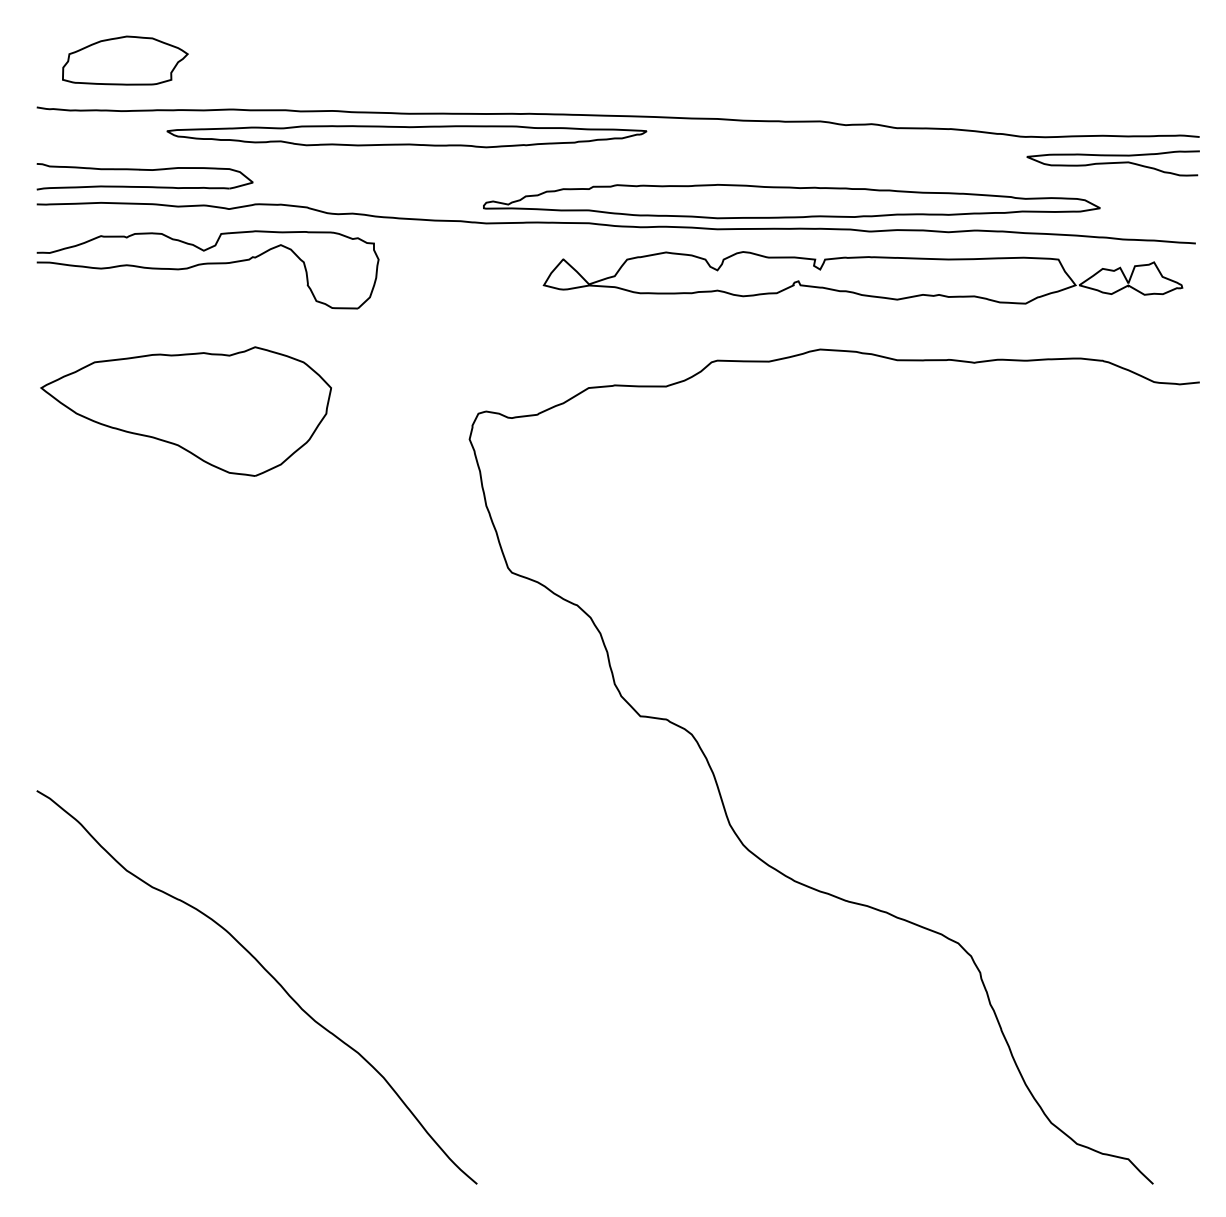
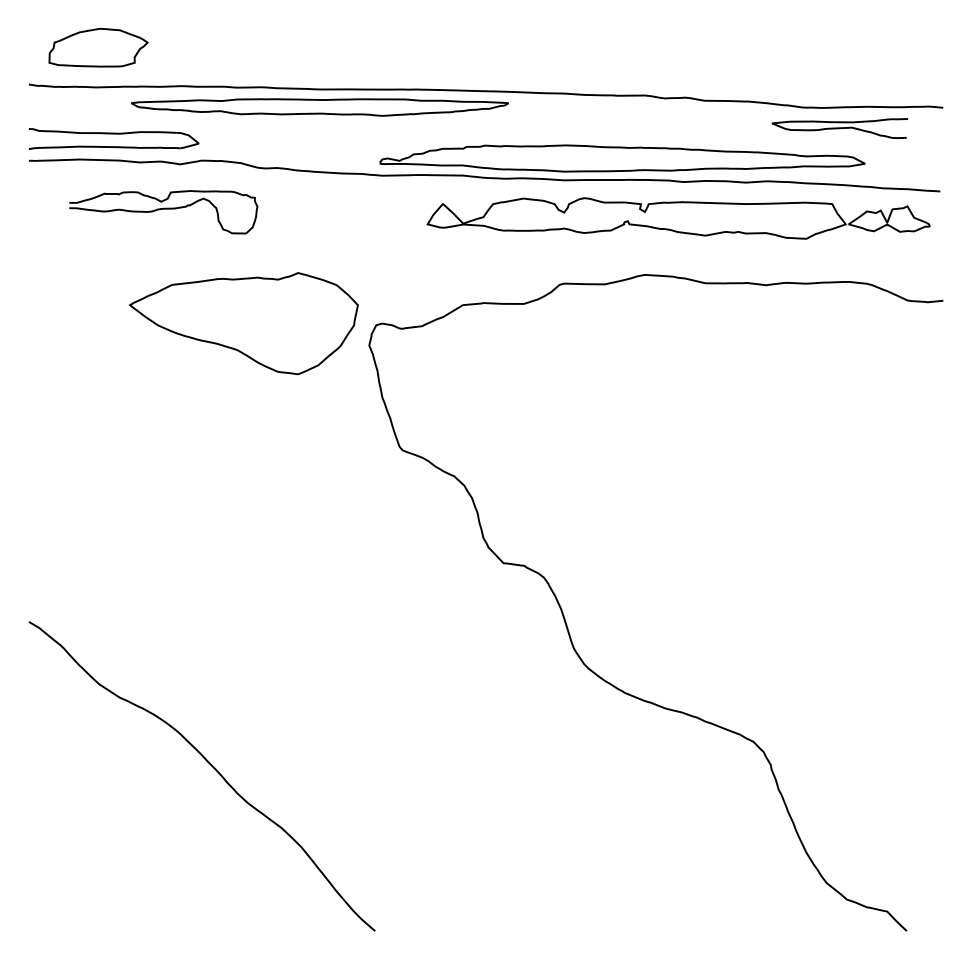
curve: (1112, 163) -> (839, 128), moved
part: (207, 269) -> (163, 211), size x0.7
part: (185, 411) -> (243, 323), moved

